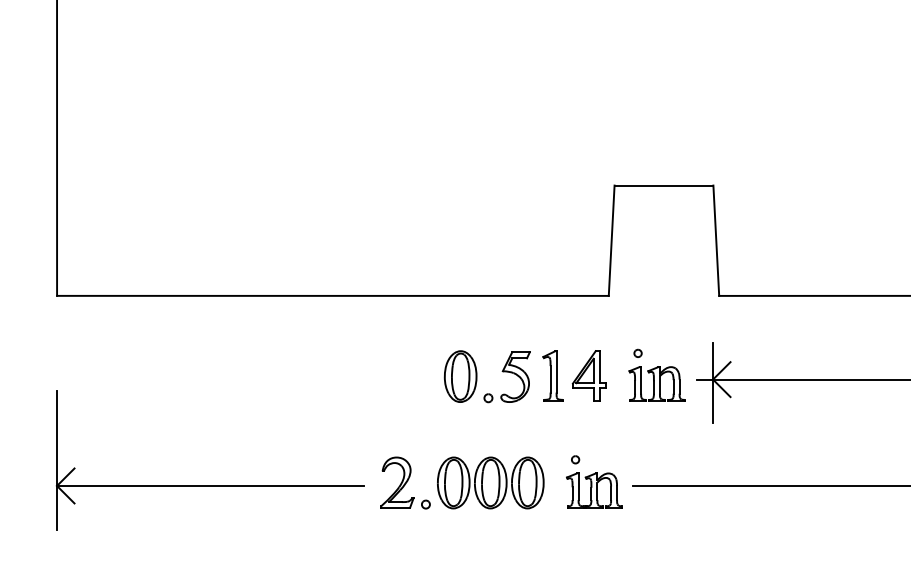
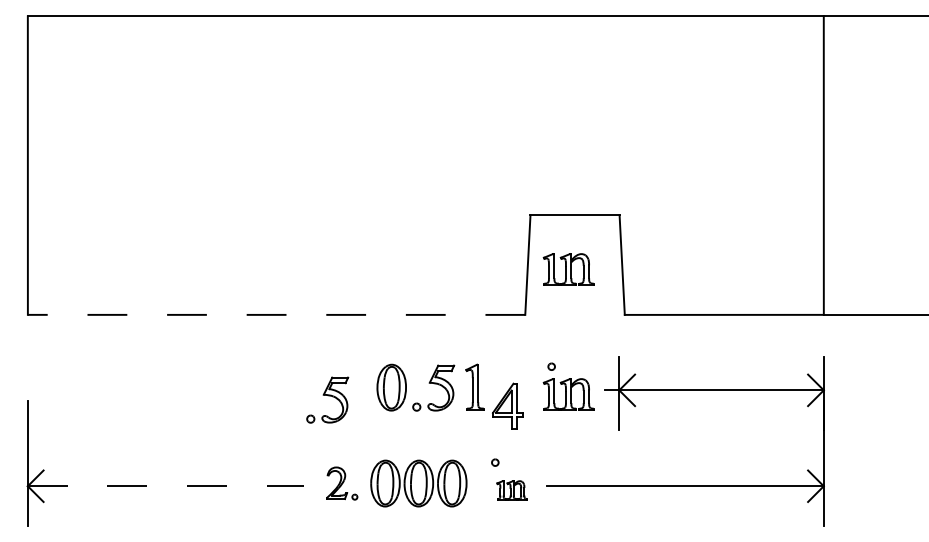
part: (656, 245) -> (568, 269), added
line: (332, 295) -> (276, 314), solid -> dashed
part: (589, 375) -> (507, 405), moved
part: (389, 389) -> (327, 399), added
part: (404, 482) -> (341, 483), size x0.7
line: (210, 486) -> (166, 486), solid -> dashed
part: (593, 490) -> (511, 490), size x0.6

